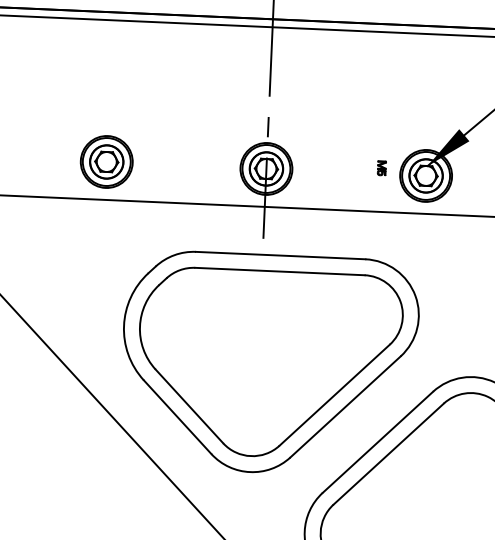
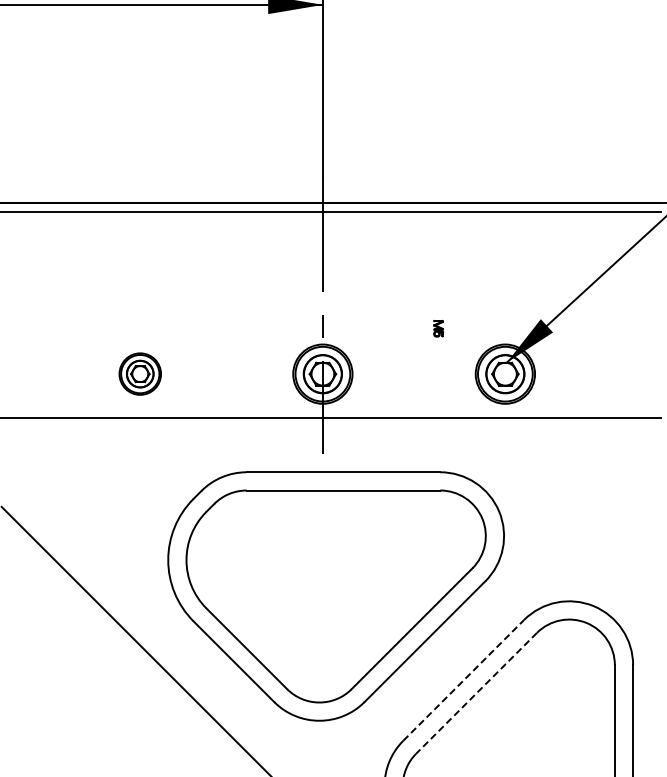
part: (106, 161) -> (139, 373), size x0.7
part: (381, 168) -> (438, 328), moved
line: (378, 442) -> (464, 680), solid -> dashed
line: (388, 454) -> (476, 693), solid -> dashed

